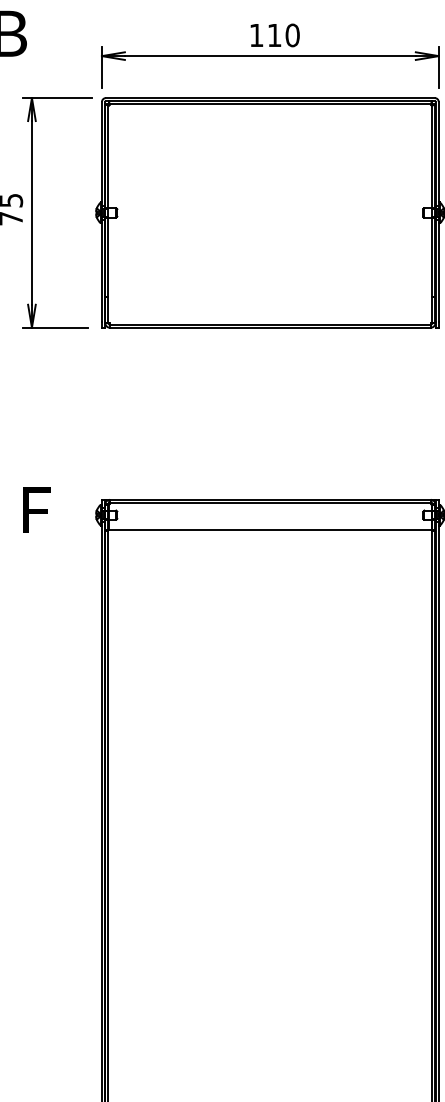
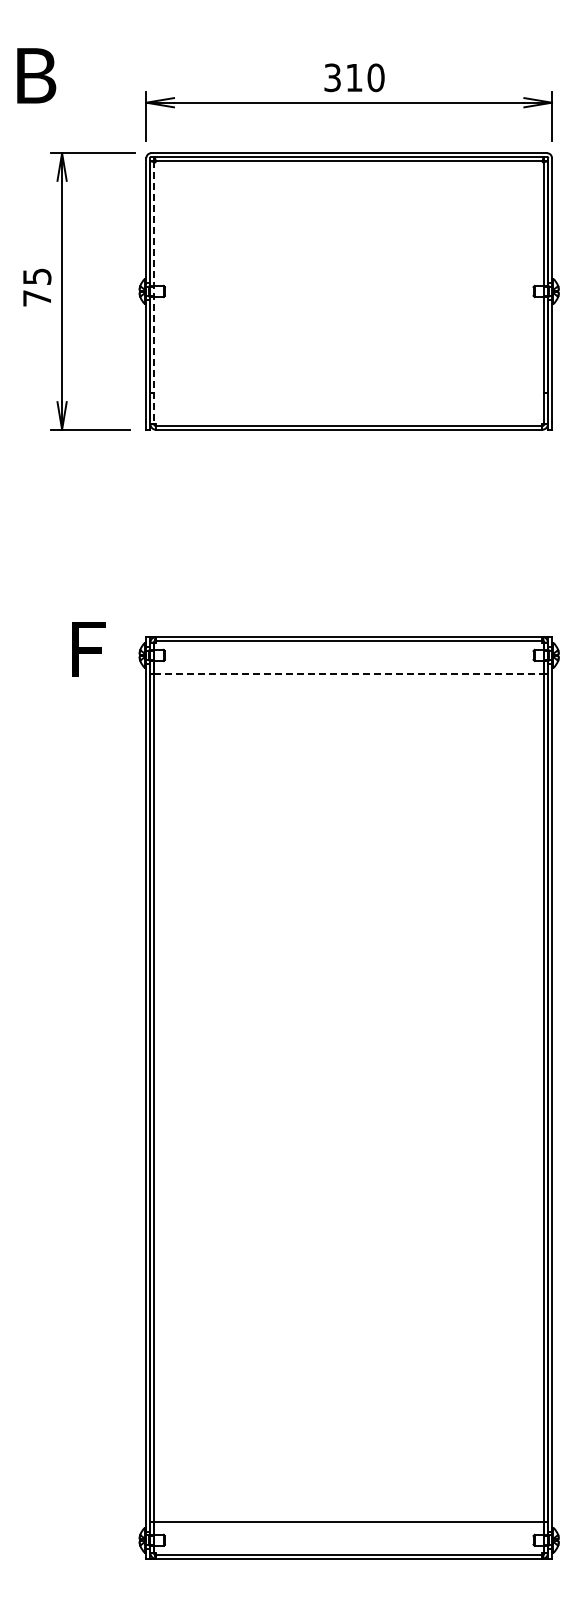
text: (256, 35) -> (332, 77), 110 -> 310
line: (108, 213) -> (154, 292), solid -> dashed
text: (36, 510) -> (88, 649), moved
line: (270, 530) -> (349, 673), solid -> dashed

